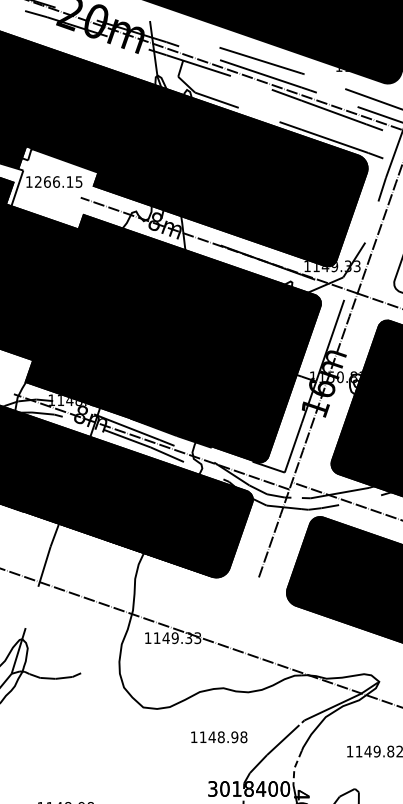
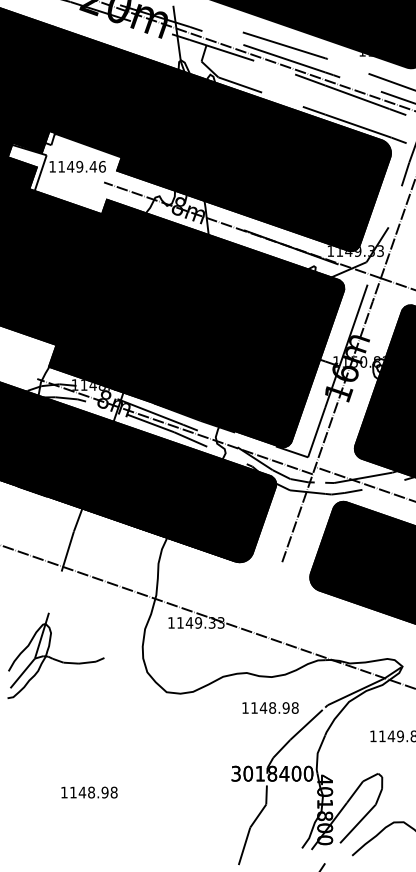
text: (58, 181) -> (81, 166), 1266.15 -> 1149.46
part: (219, 736) -> (270, 707), moved
line: (294, 769) -> (317, 754), dashed -> solid

